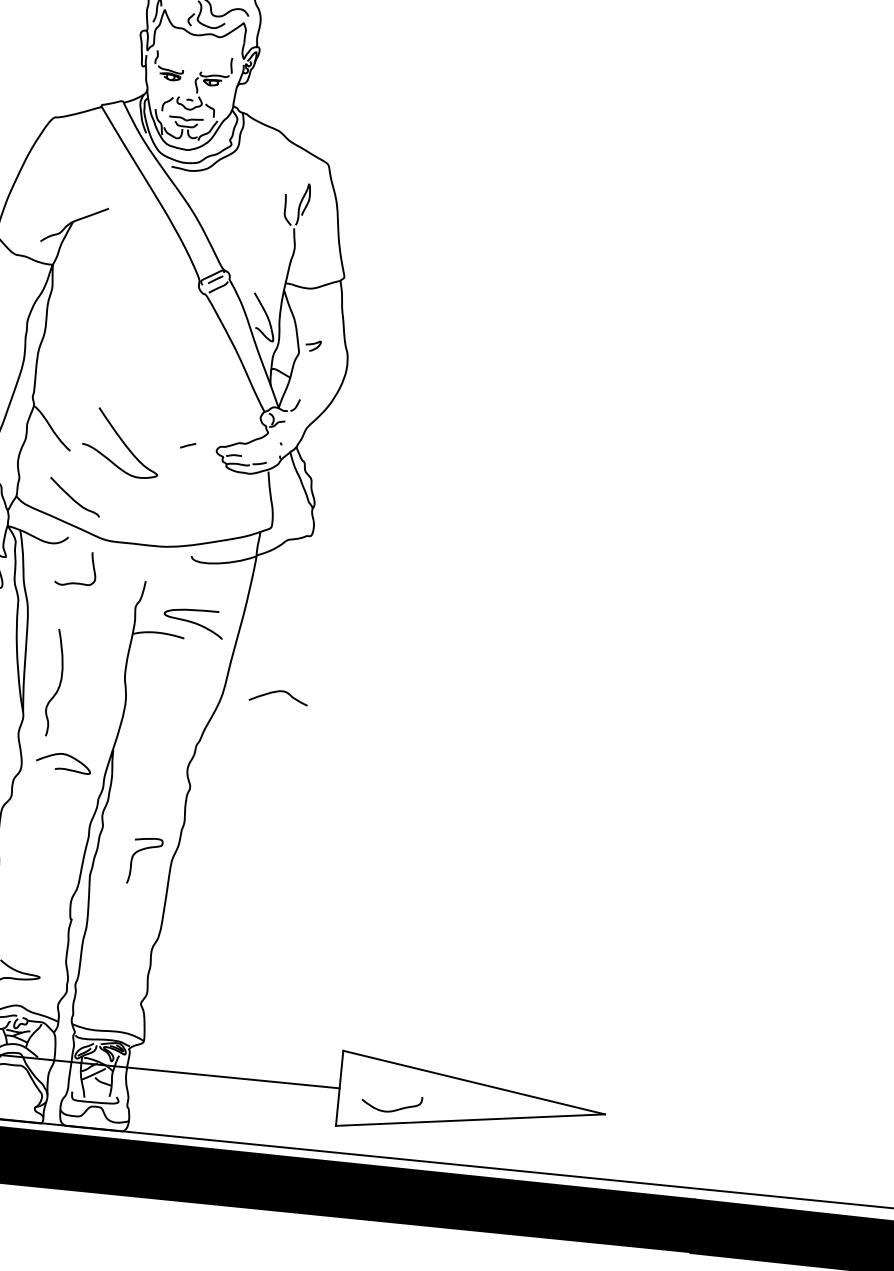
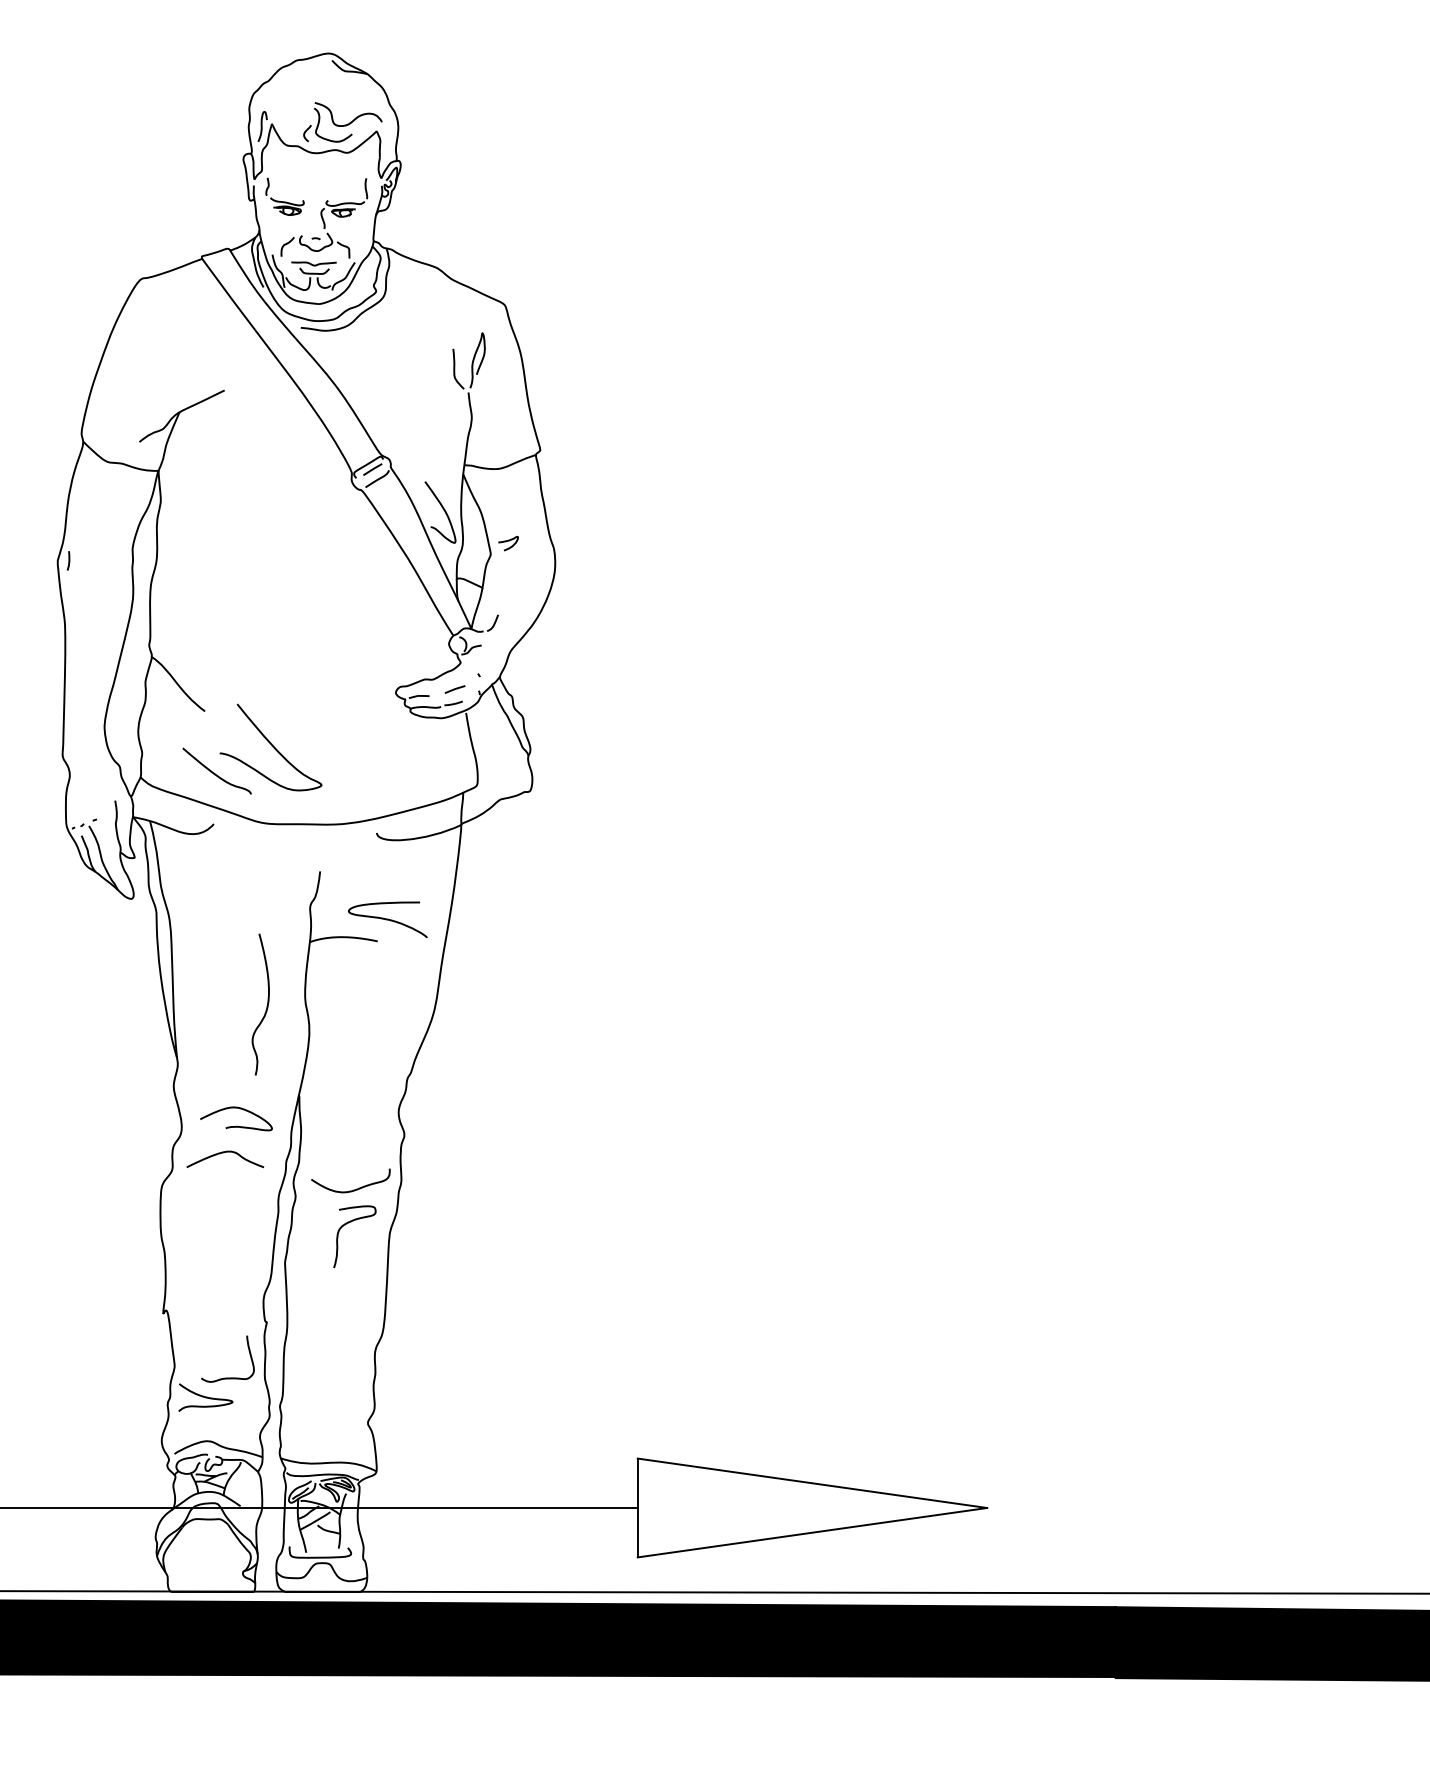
curve: (122, 443) -> (272, 747), moved
line: (187, 445) -> (454, 689), moved
curve: (74, 582) -> (227, 1377), moved
curve: (59, 683) -> (266, 1005), moved
curve: (277, 692) -> (223, 1153), moved
curve: (393, 1110) -> (353, 1189), moved

